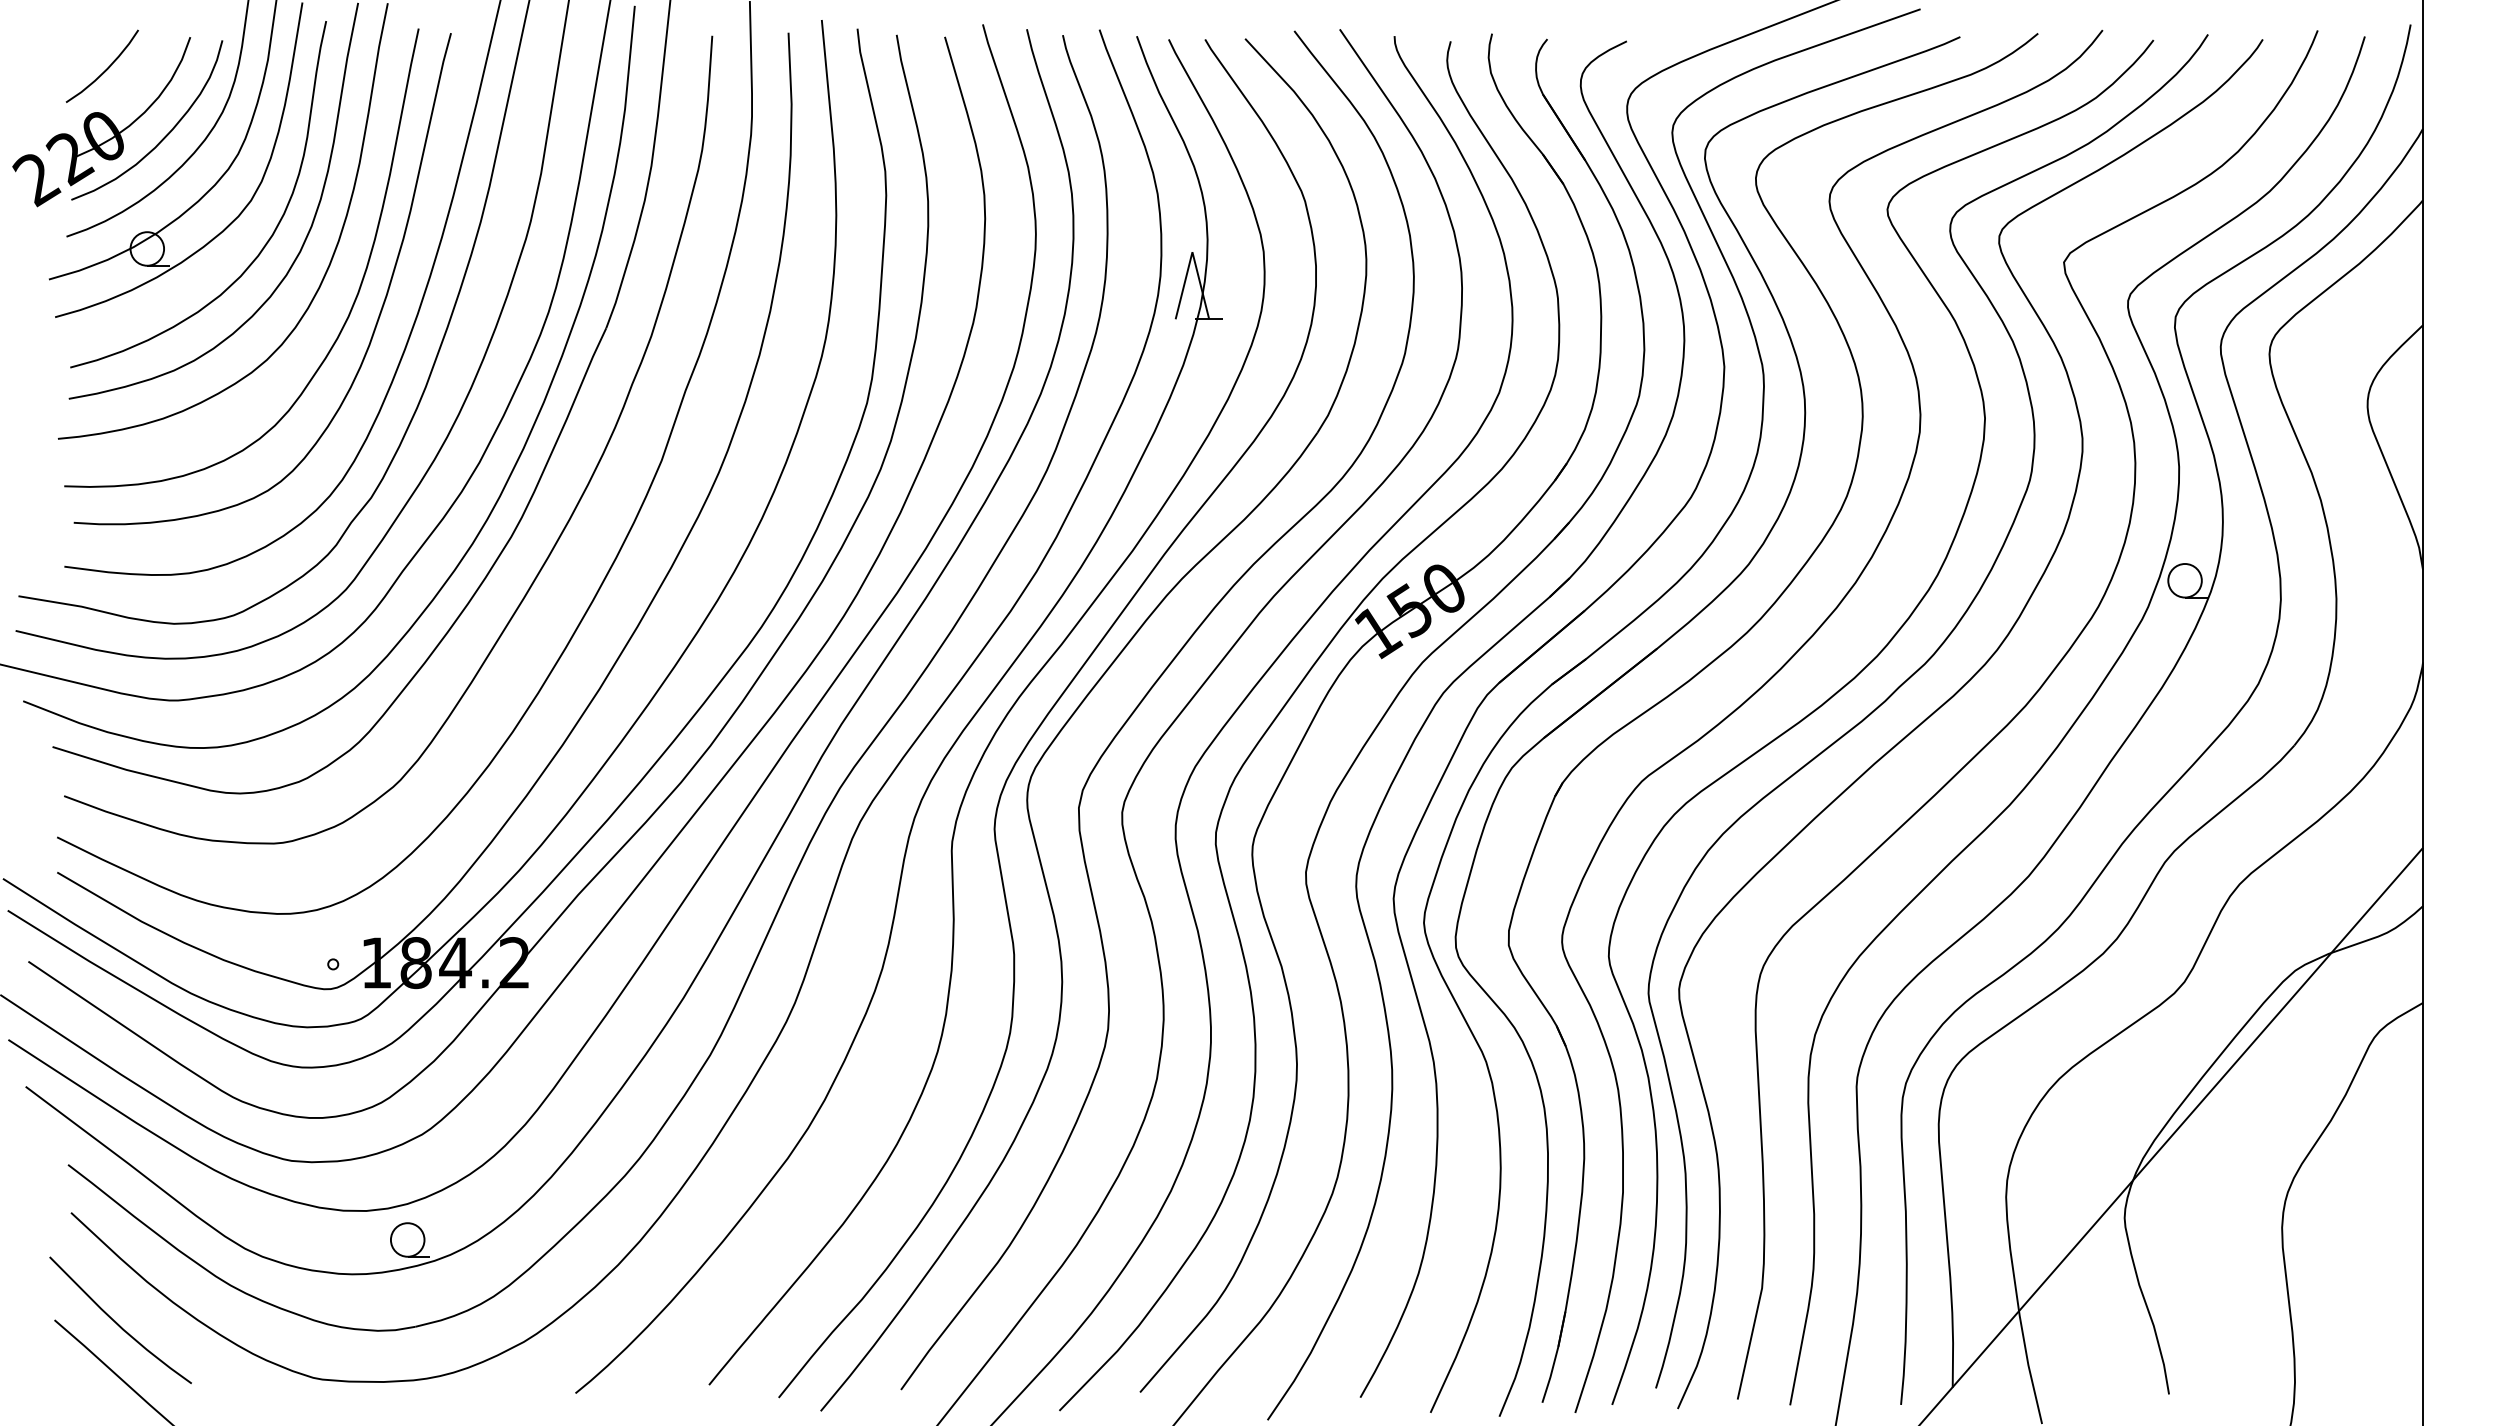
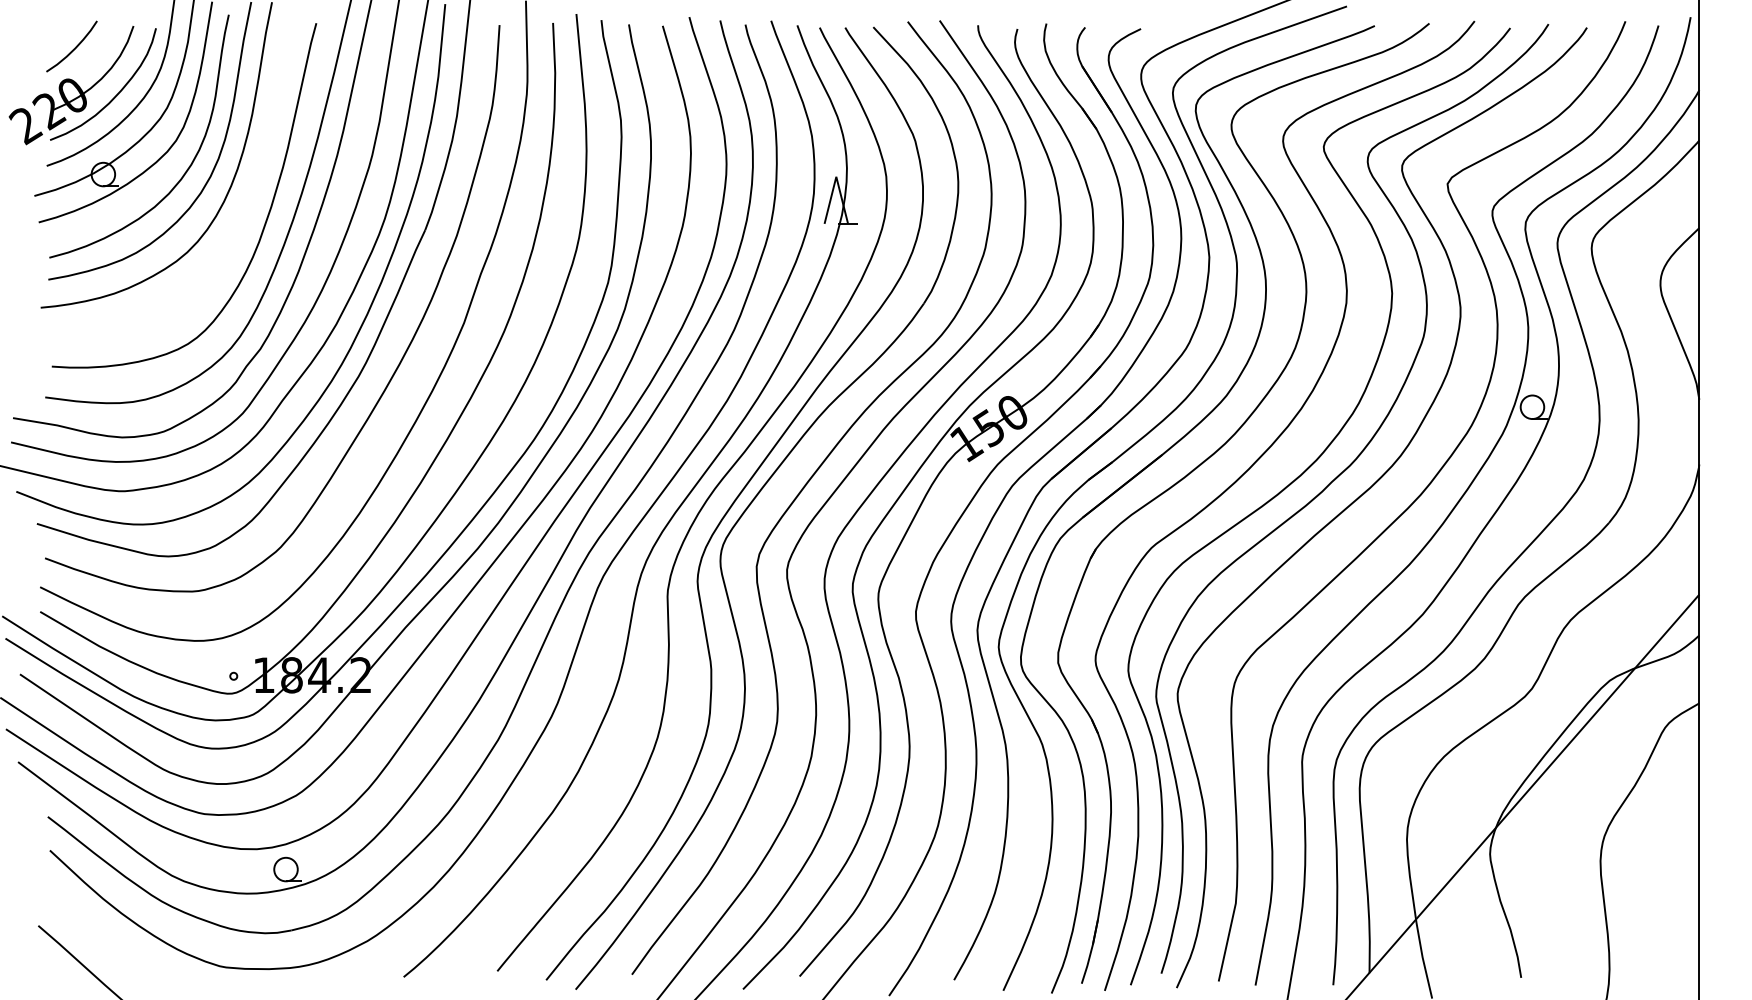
curve: (353, 301) -> (247, 211), removed
curve: (117, 1322) -> (82, 927), removed

